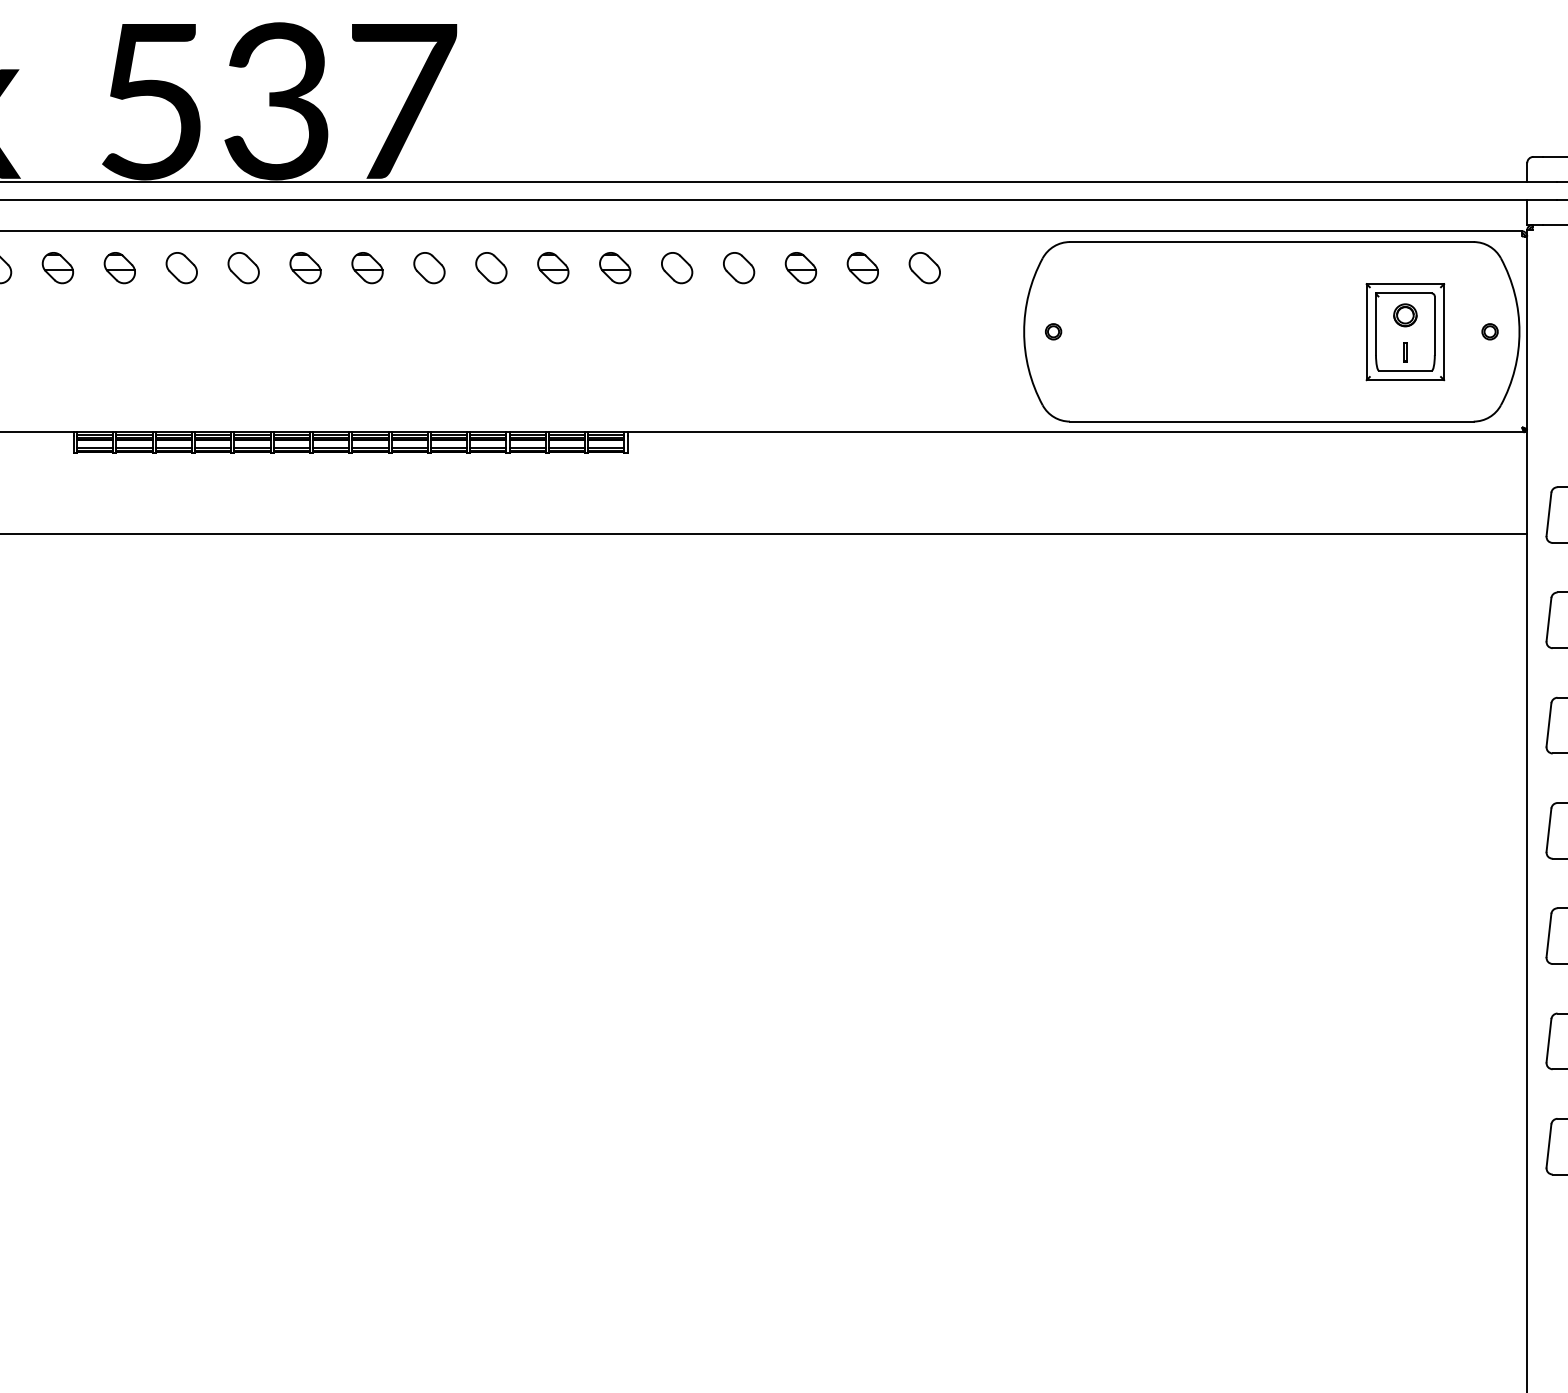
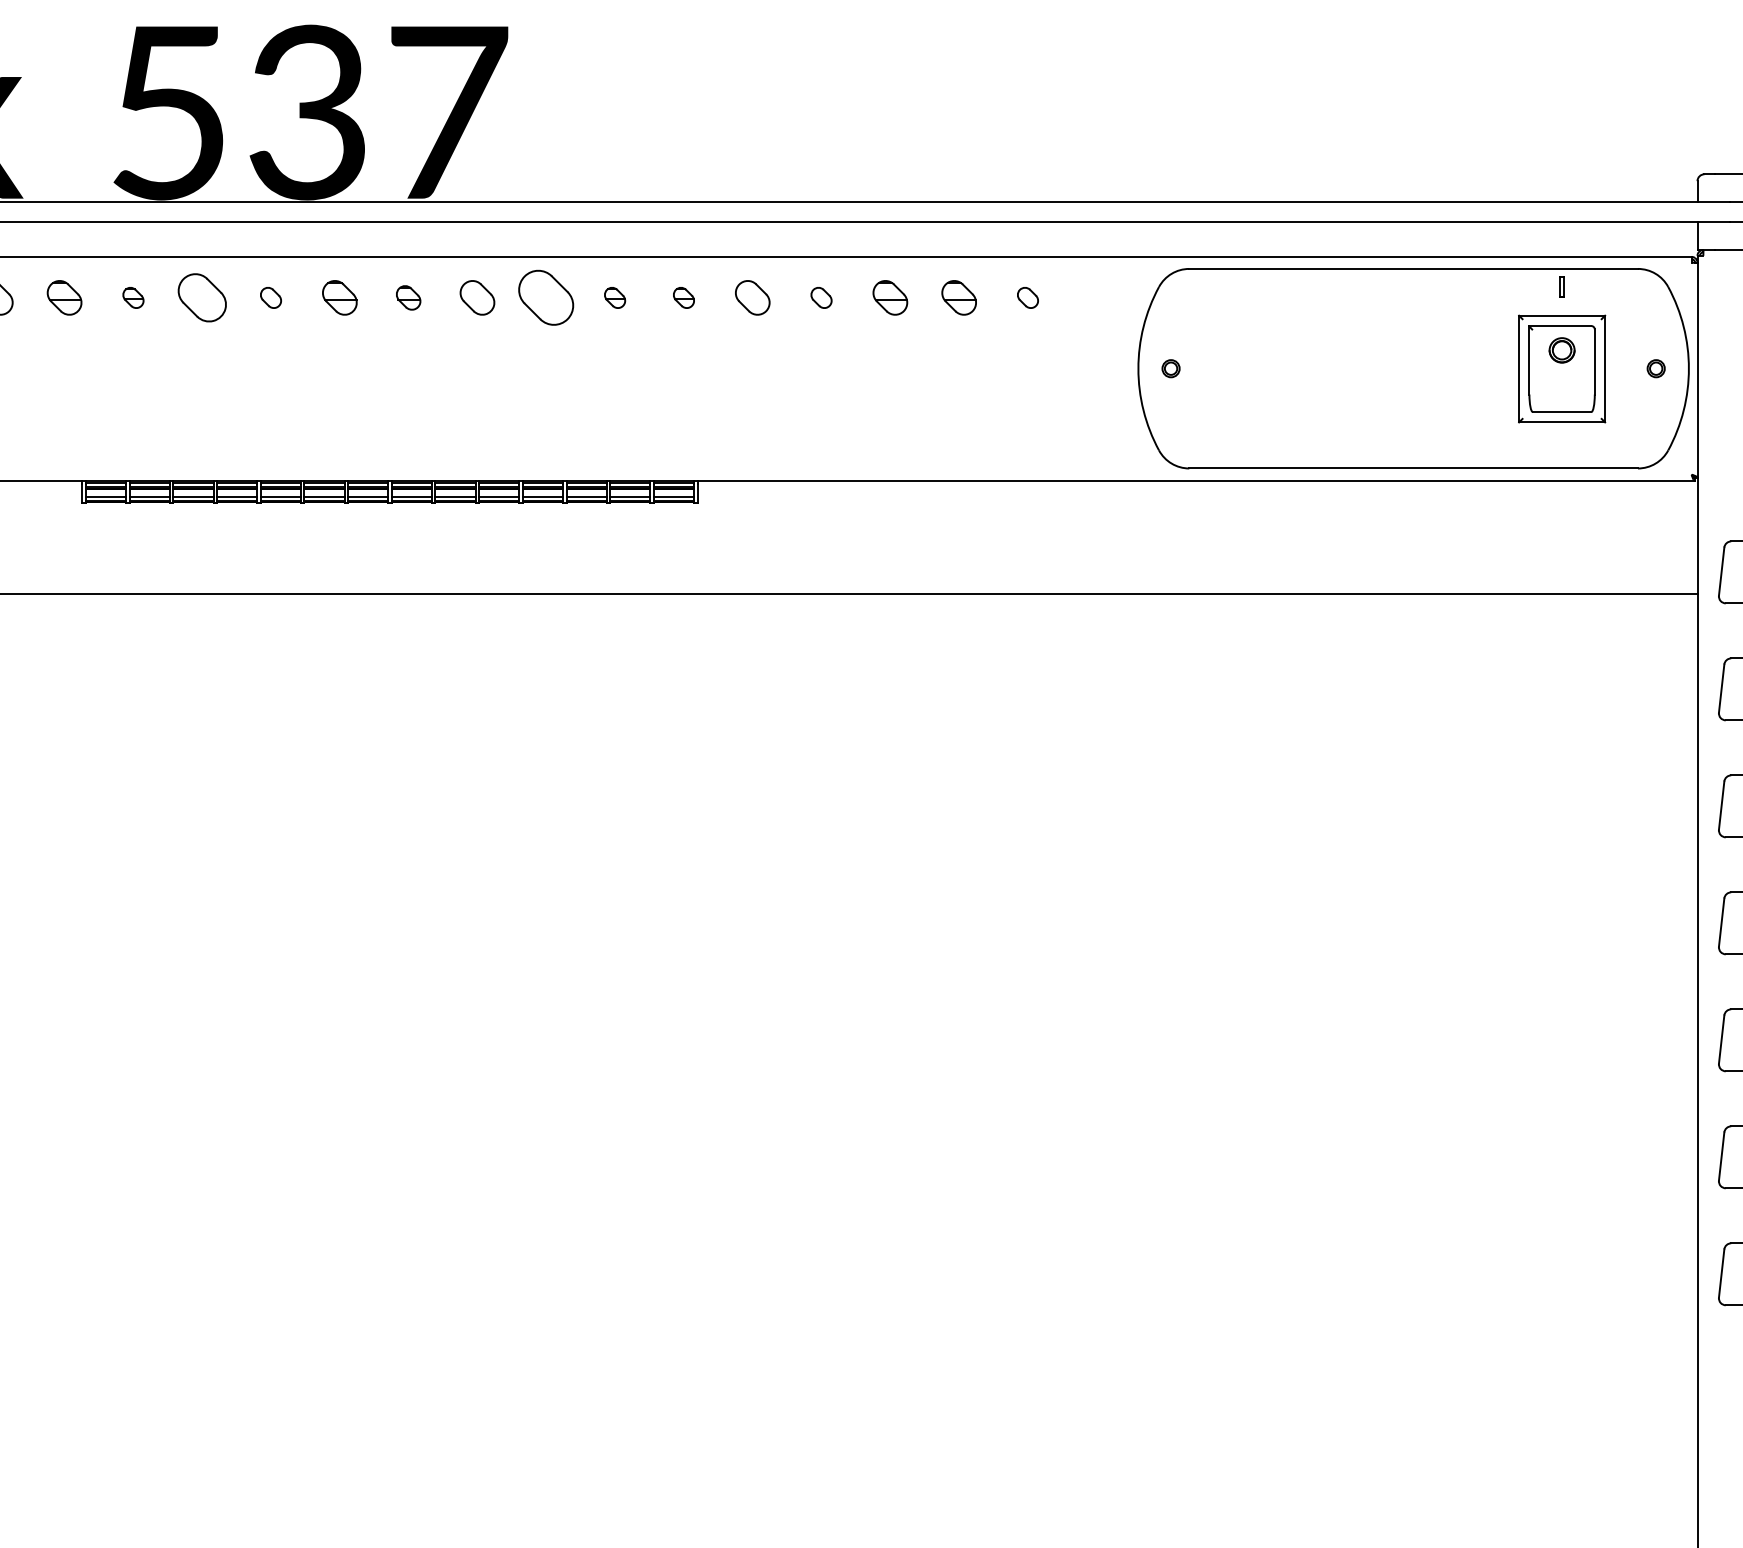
part: (119, 267) -> (133, 297), size x0.6
part: (181, 267) -> (201, 297), size x1.4
part: (243, 267) -> (270, 297), size x0.6
part: (367, 267) -> (408, 297), size x0.7
part: (491, 267) -> (546, 297), size x1.6
part: (552, 267) -> (614, 297), size x0.6
part: (614, 267) -> (683, 297), size x0.6
part: (739, 267) -> (821, 297), size x0.6
part: (924, 267) -> (1027, 297), size x0.6
part: (1404, 352) -> (1561, 286), moved

